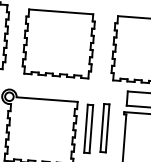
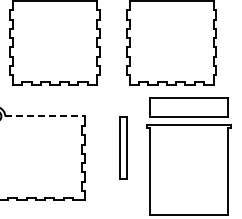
line: (47, 99) -> (45, 116), solid -> dashed
part: (88, 128) -> (102, 150), removed

